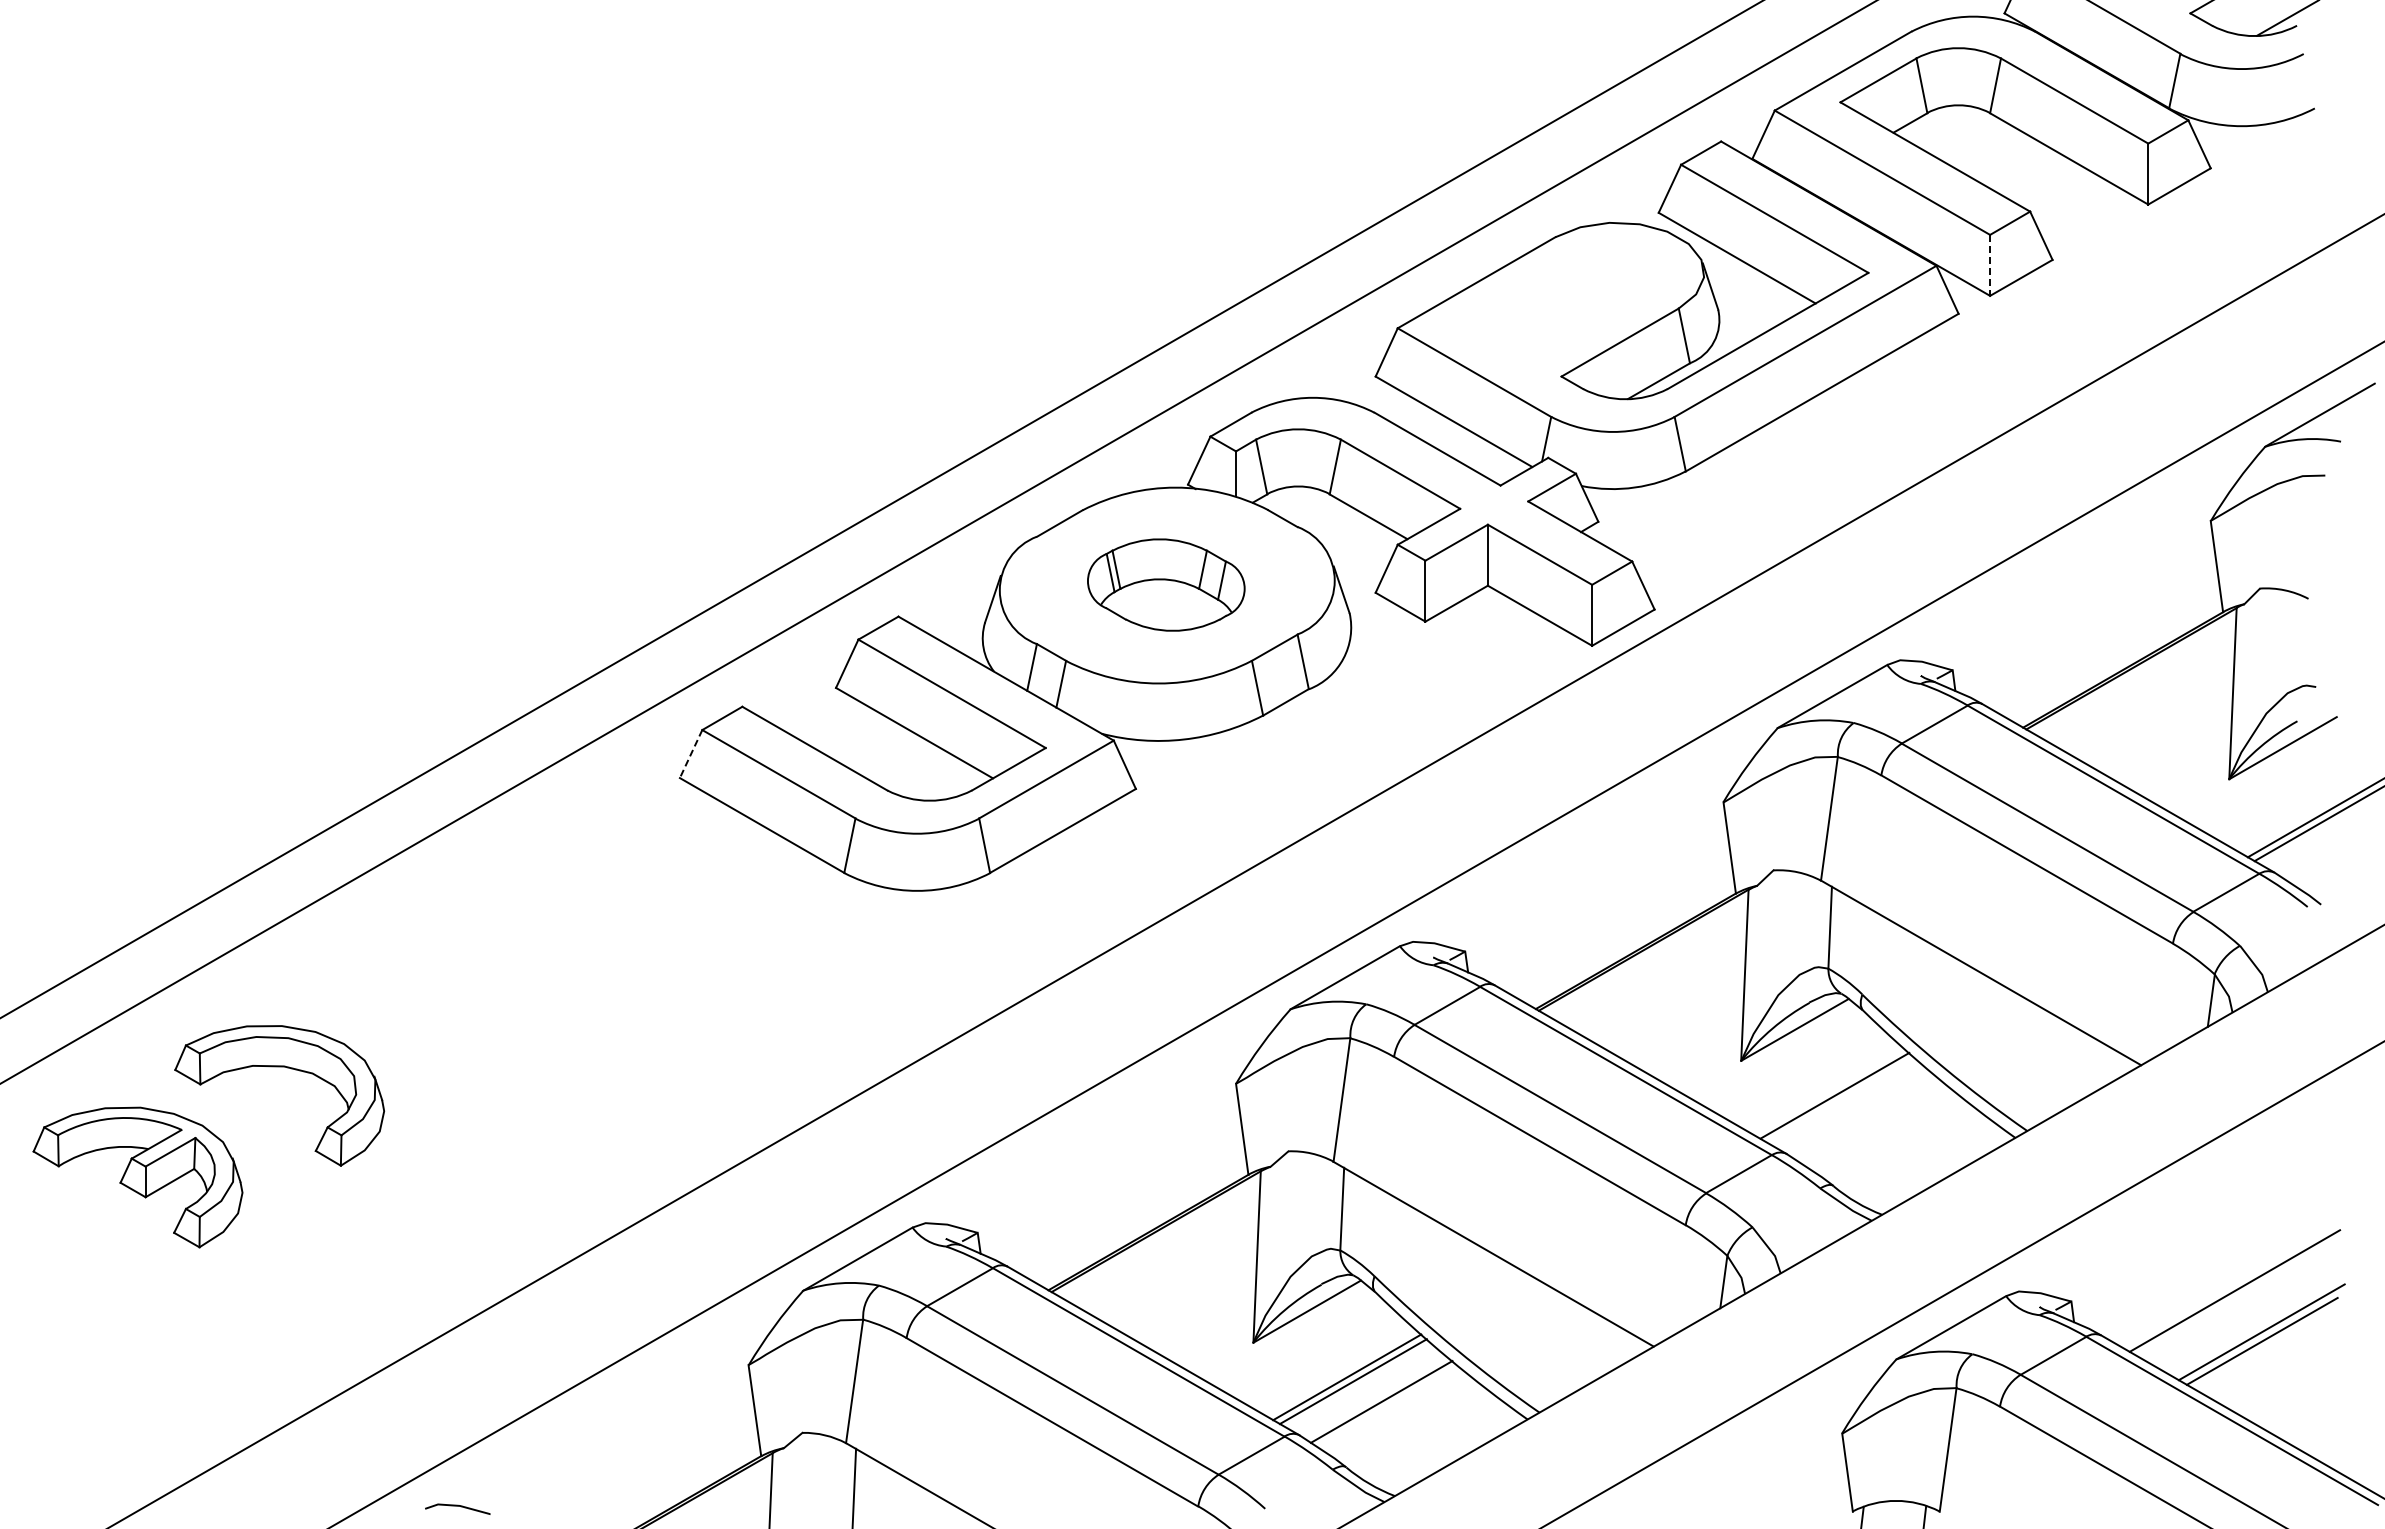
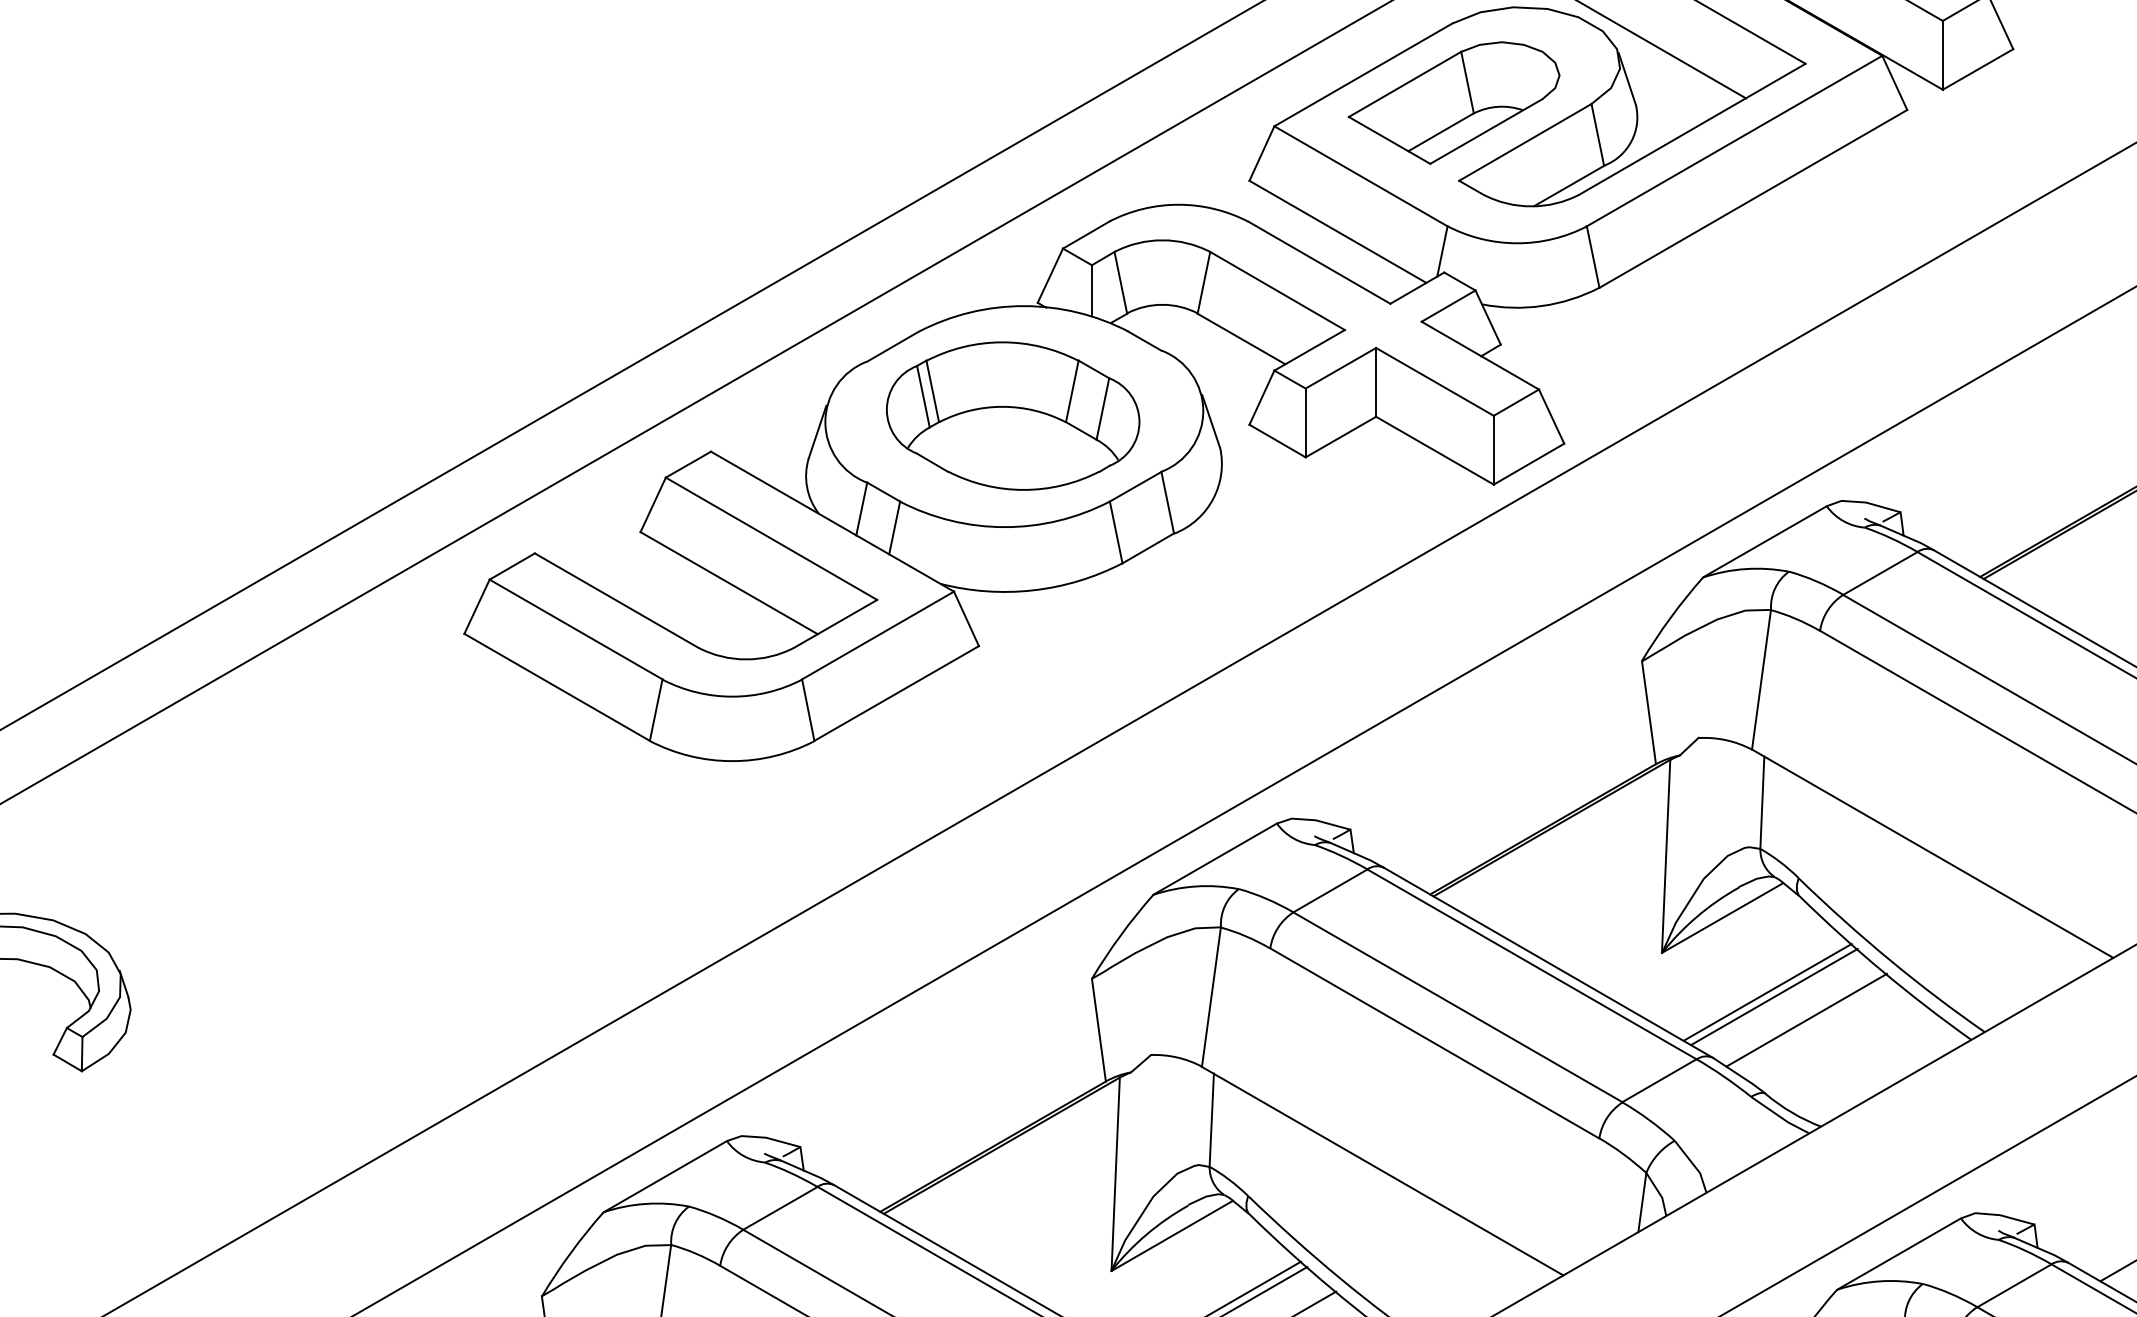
line: (1990, 265) -> (1943, 55), dashed -> solid
part: (1556, 307) -> (1453, 102), added
part: (1166, 584) -> (1013, 415), size x1.43
line: (690, 754) -> (476, 607), dashed -> solid
line: (1840, 1099) -> (1773, 996), added
line: (1869, 1120) -> (1806, 1020), added

